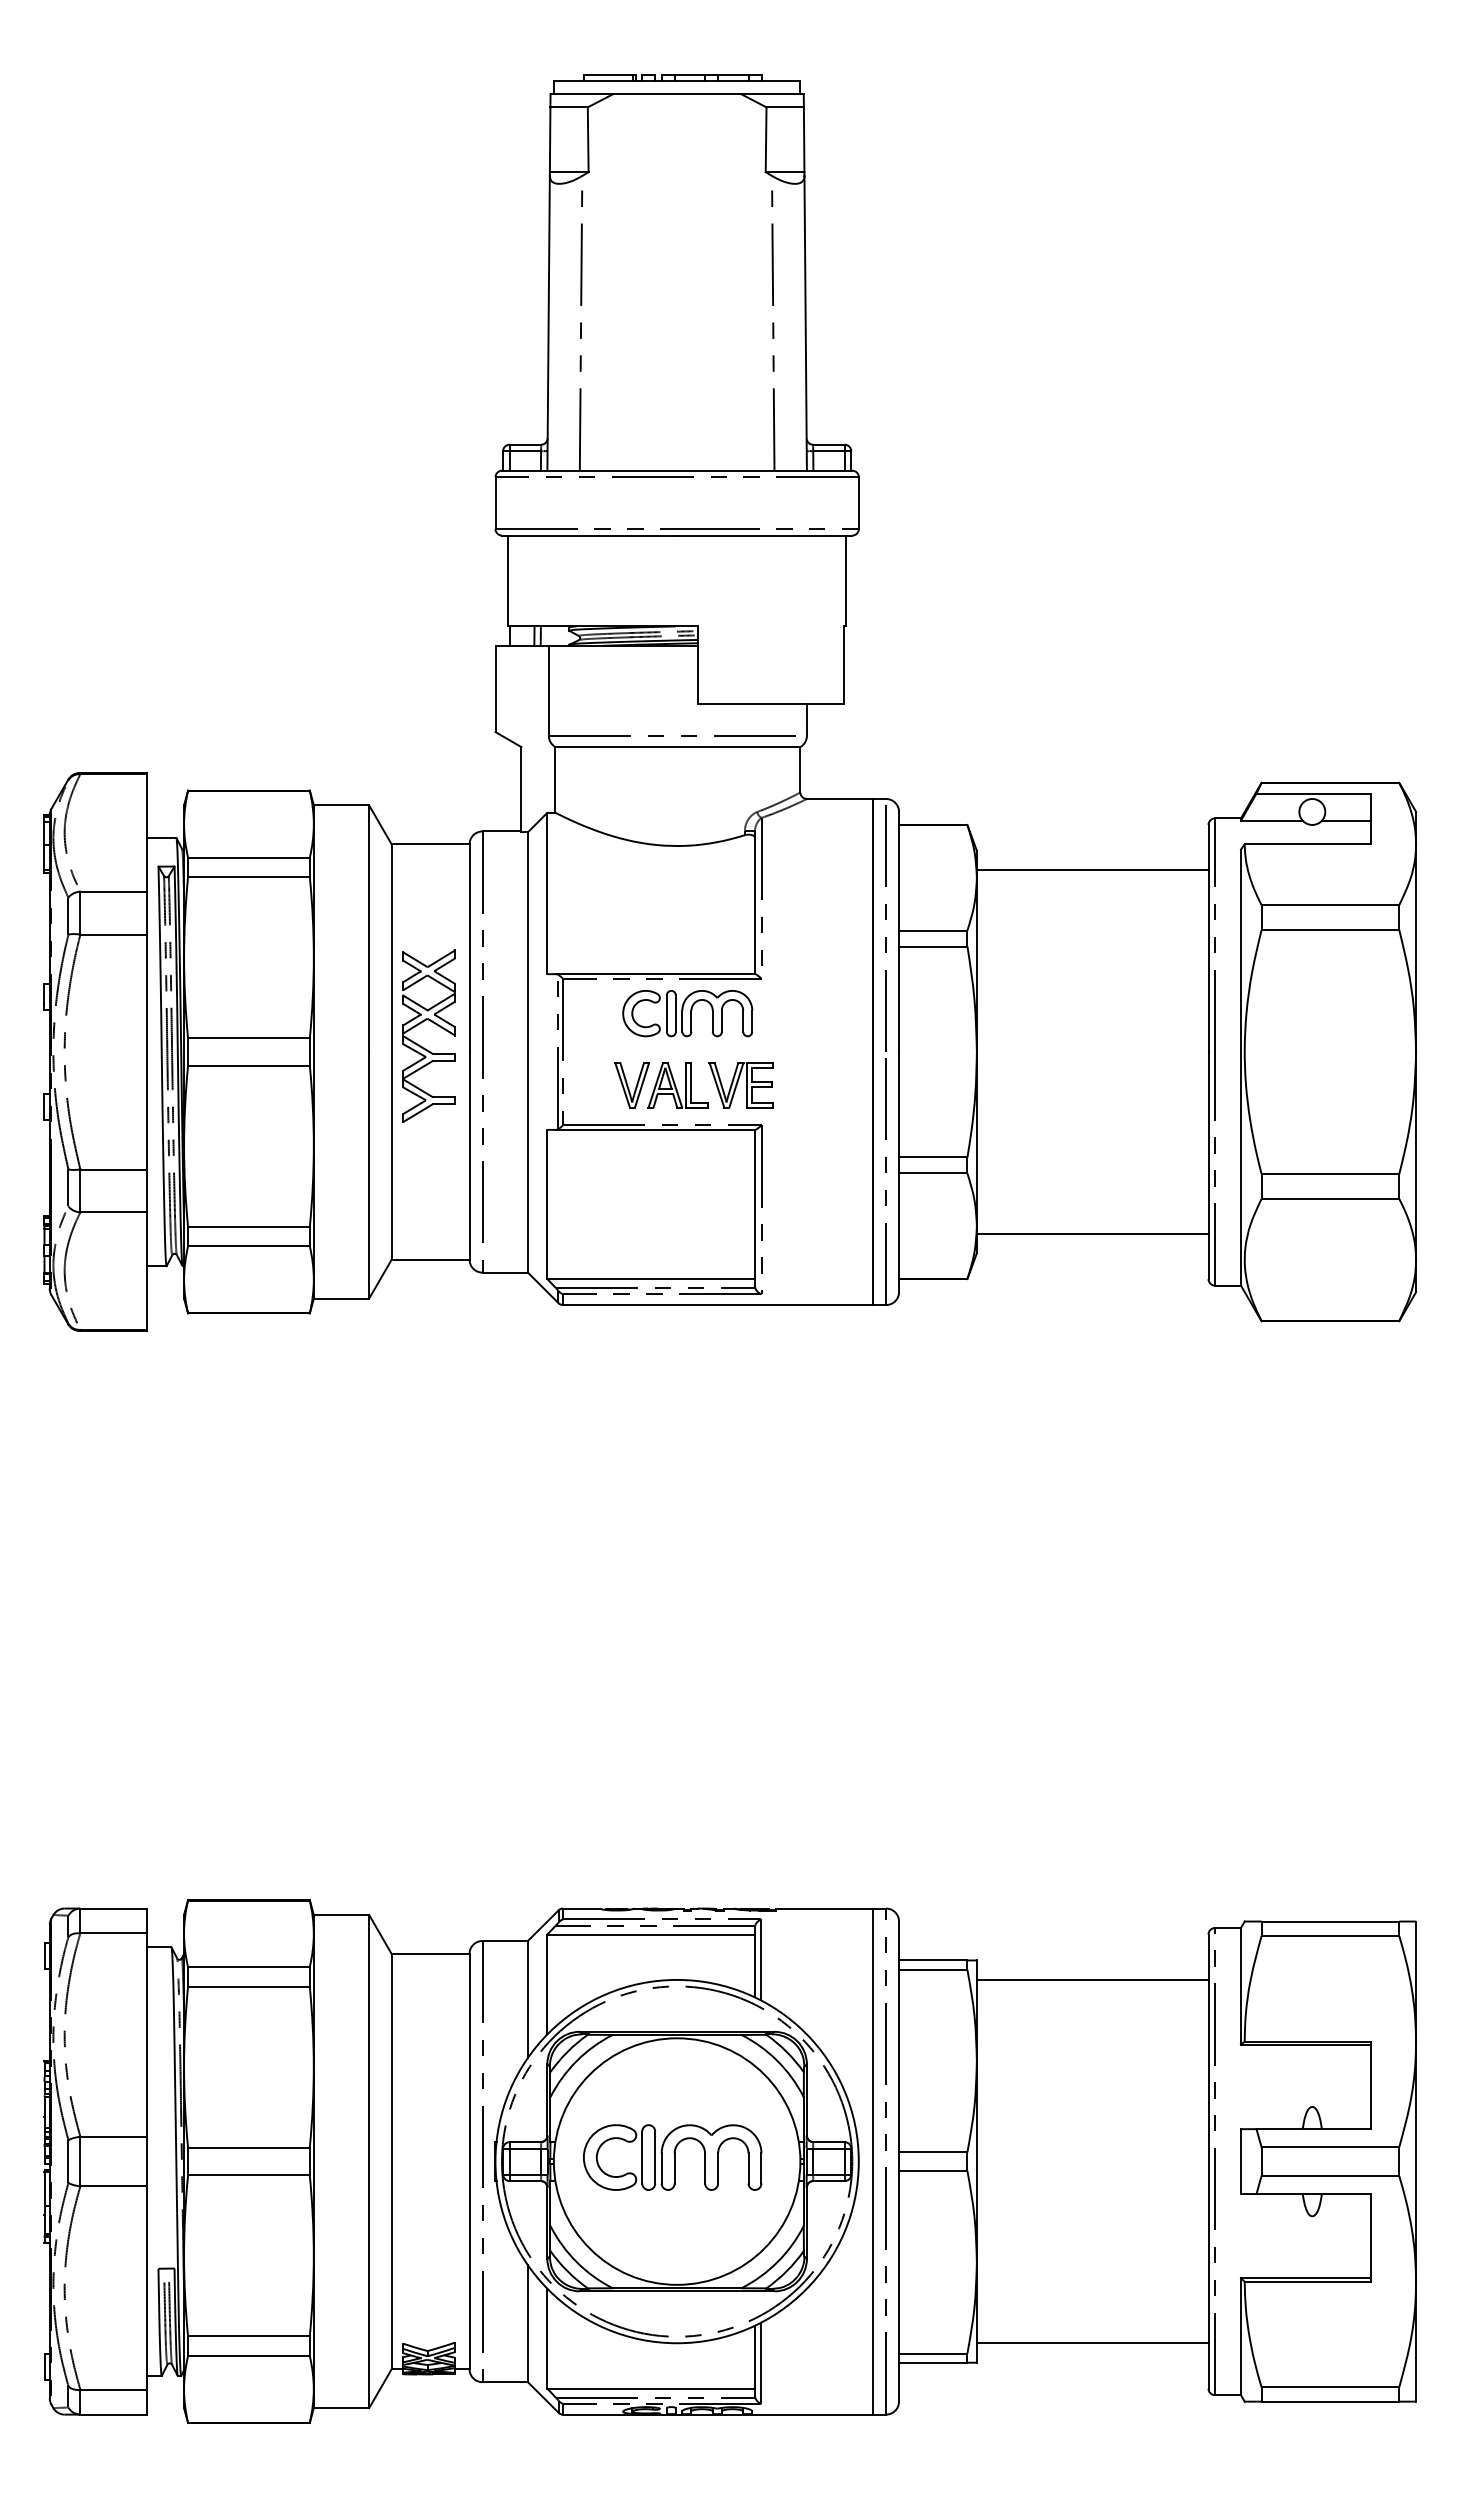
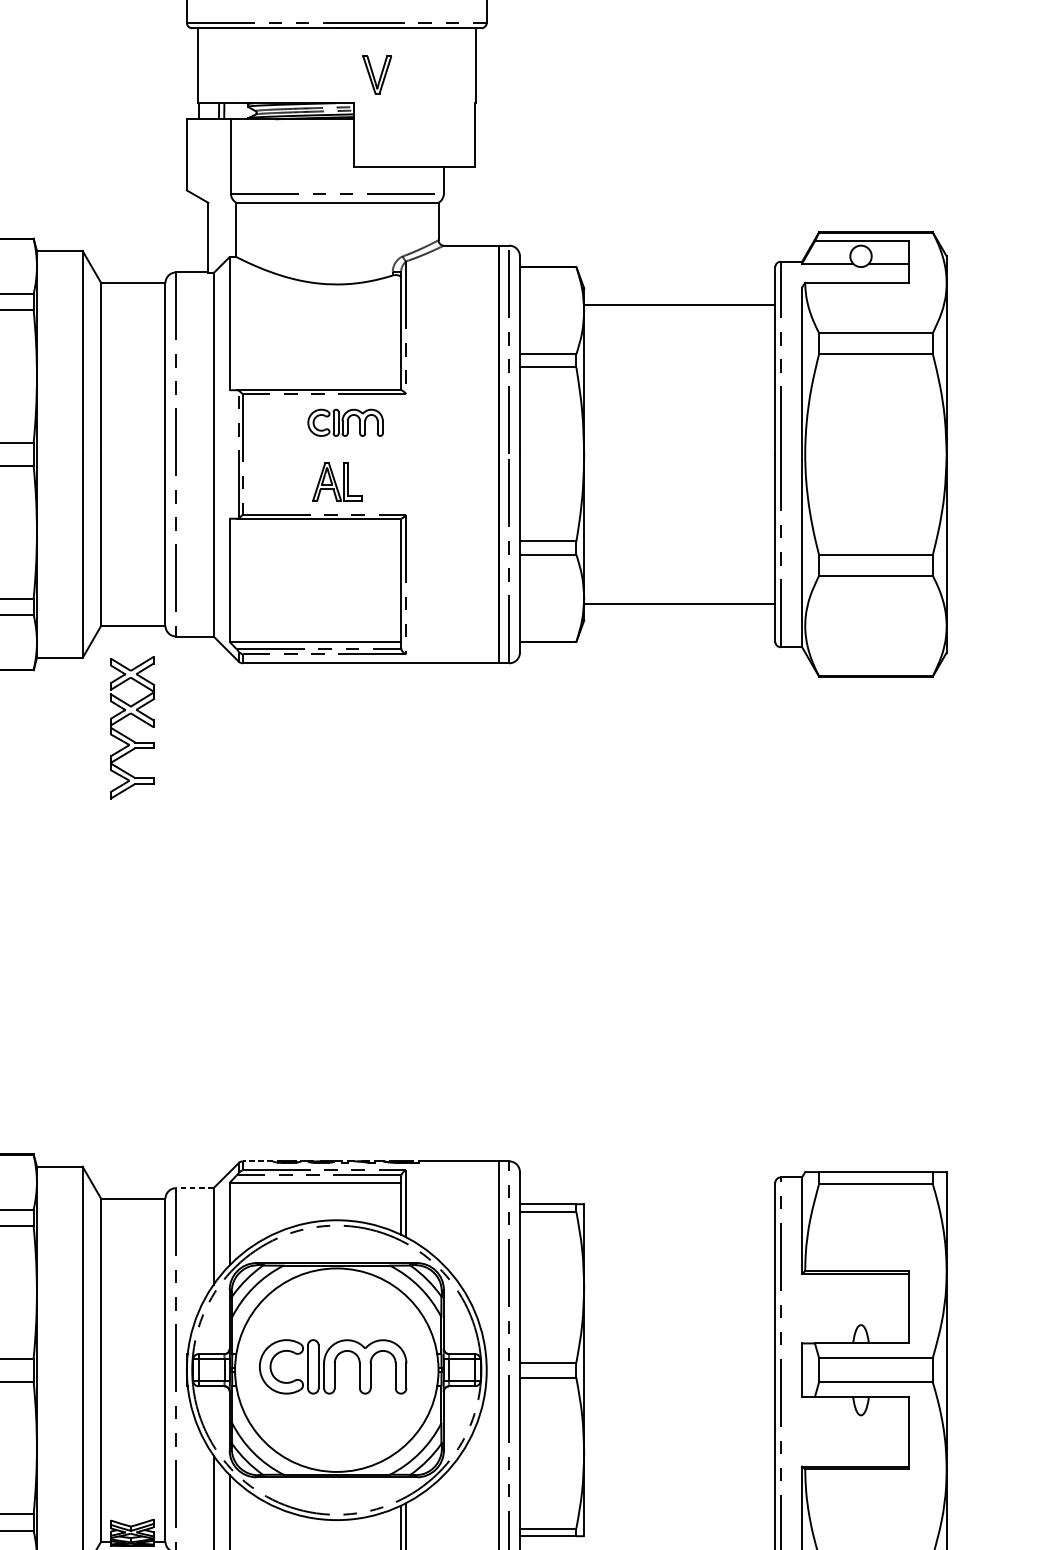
part: (687, 1013) -> (345, 422), size x0.7
part: (422, 1046) -> (126, 736), moved
part: (631, 1085) -> (376, 75), moved
part: (740, 1085) -> (389, 482), removed
line: (580, 1908) -> (257, 1161), solid -> dashed
line: (505, 1941) -> (195, 1188), solid -> dashed
line: (1092, 1979) -> (679, 1219), removed
line: (1092, 2343) -> (679, 1520), removed

